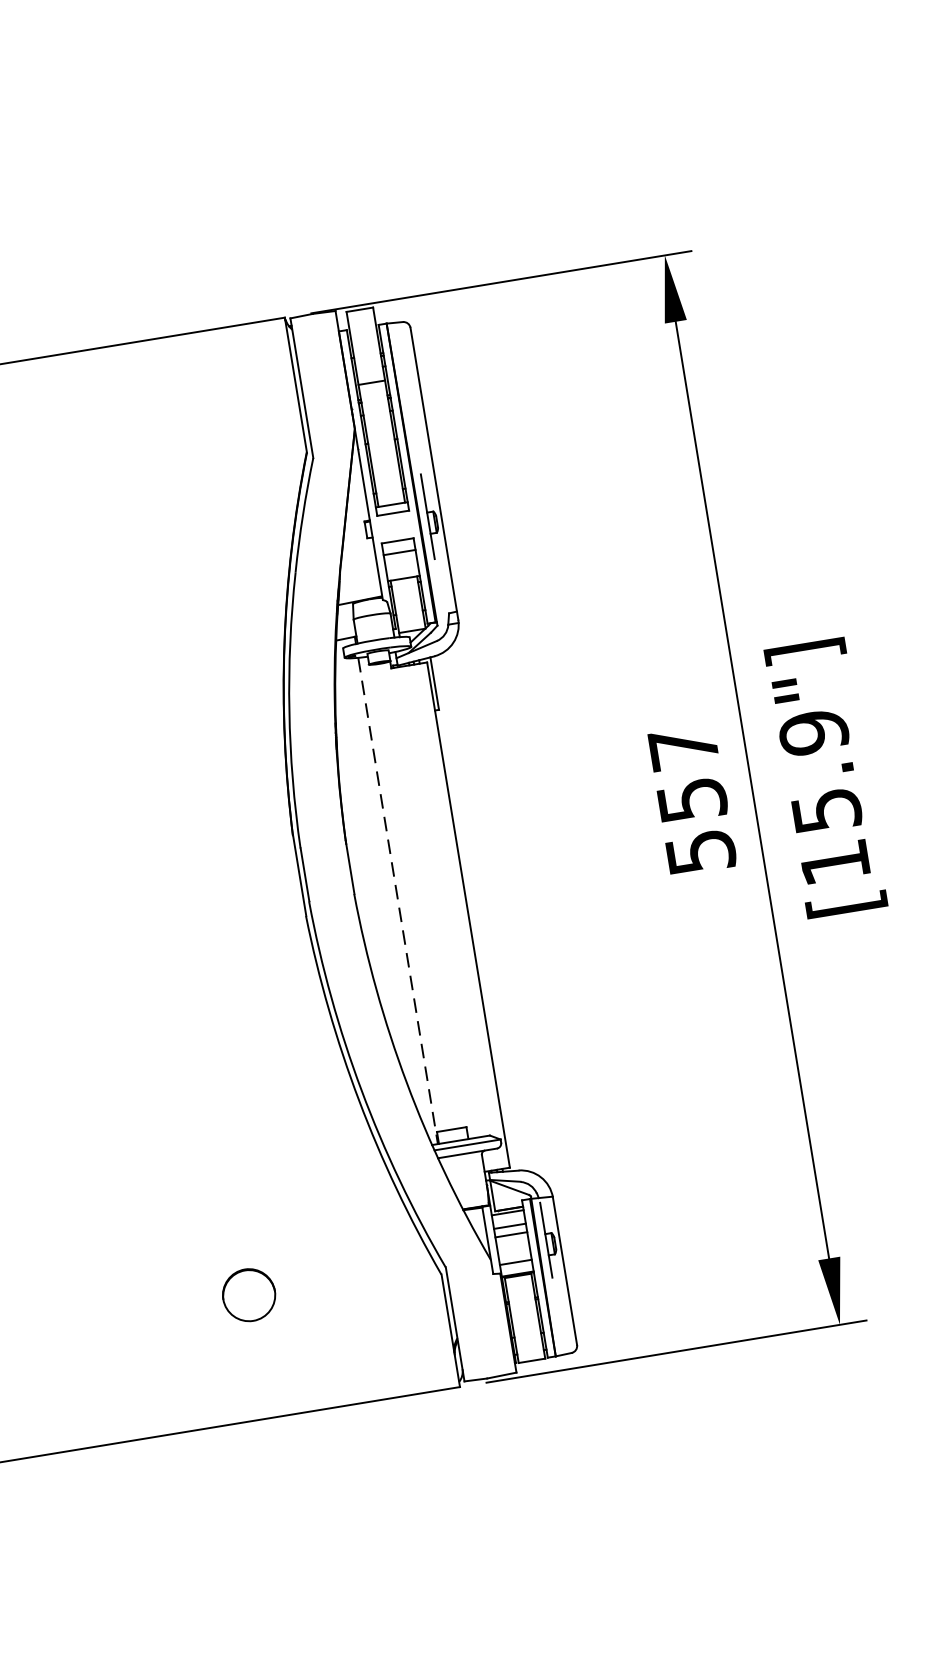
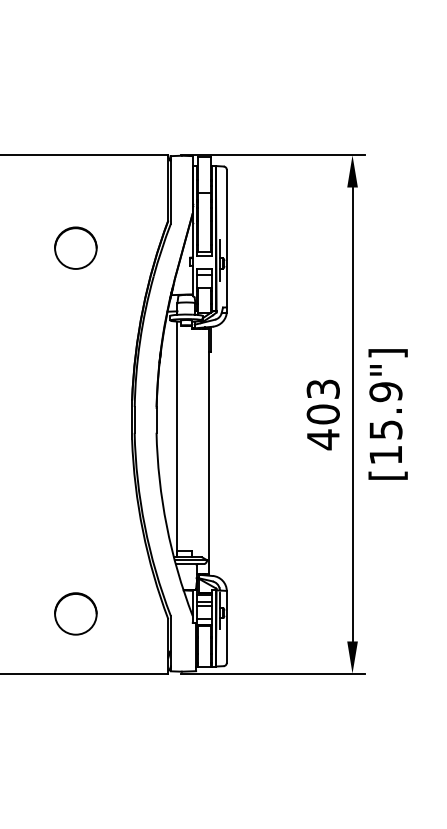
part: (124, 539) -> (75, 247), added
text: (690, 800) -> (322, 414), 557 -> 403
line: (397, 901) -> (176, 439), dashed -> solid
part: (248, 1294) -> (75, 613), size x1.67

